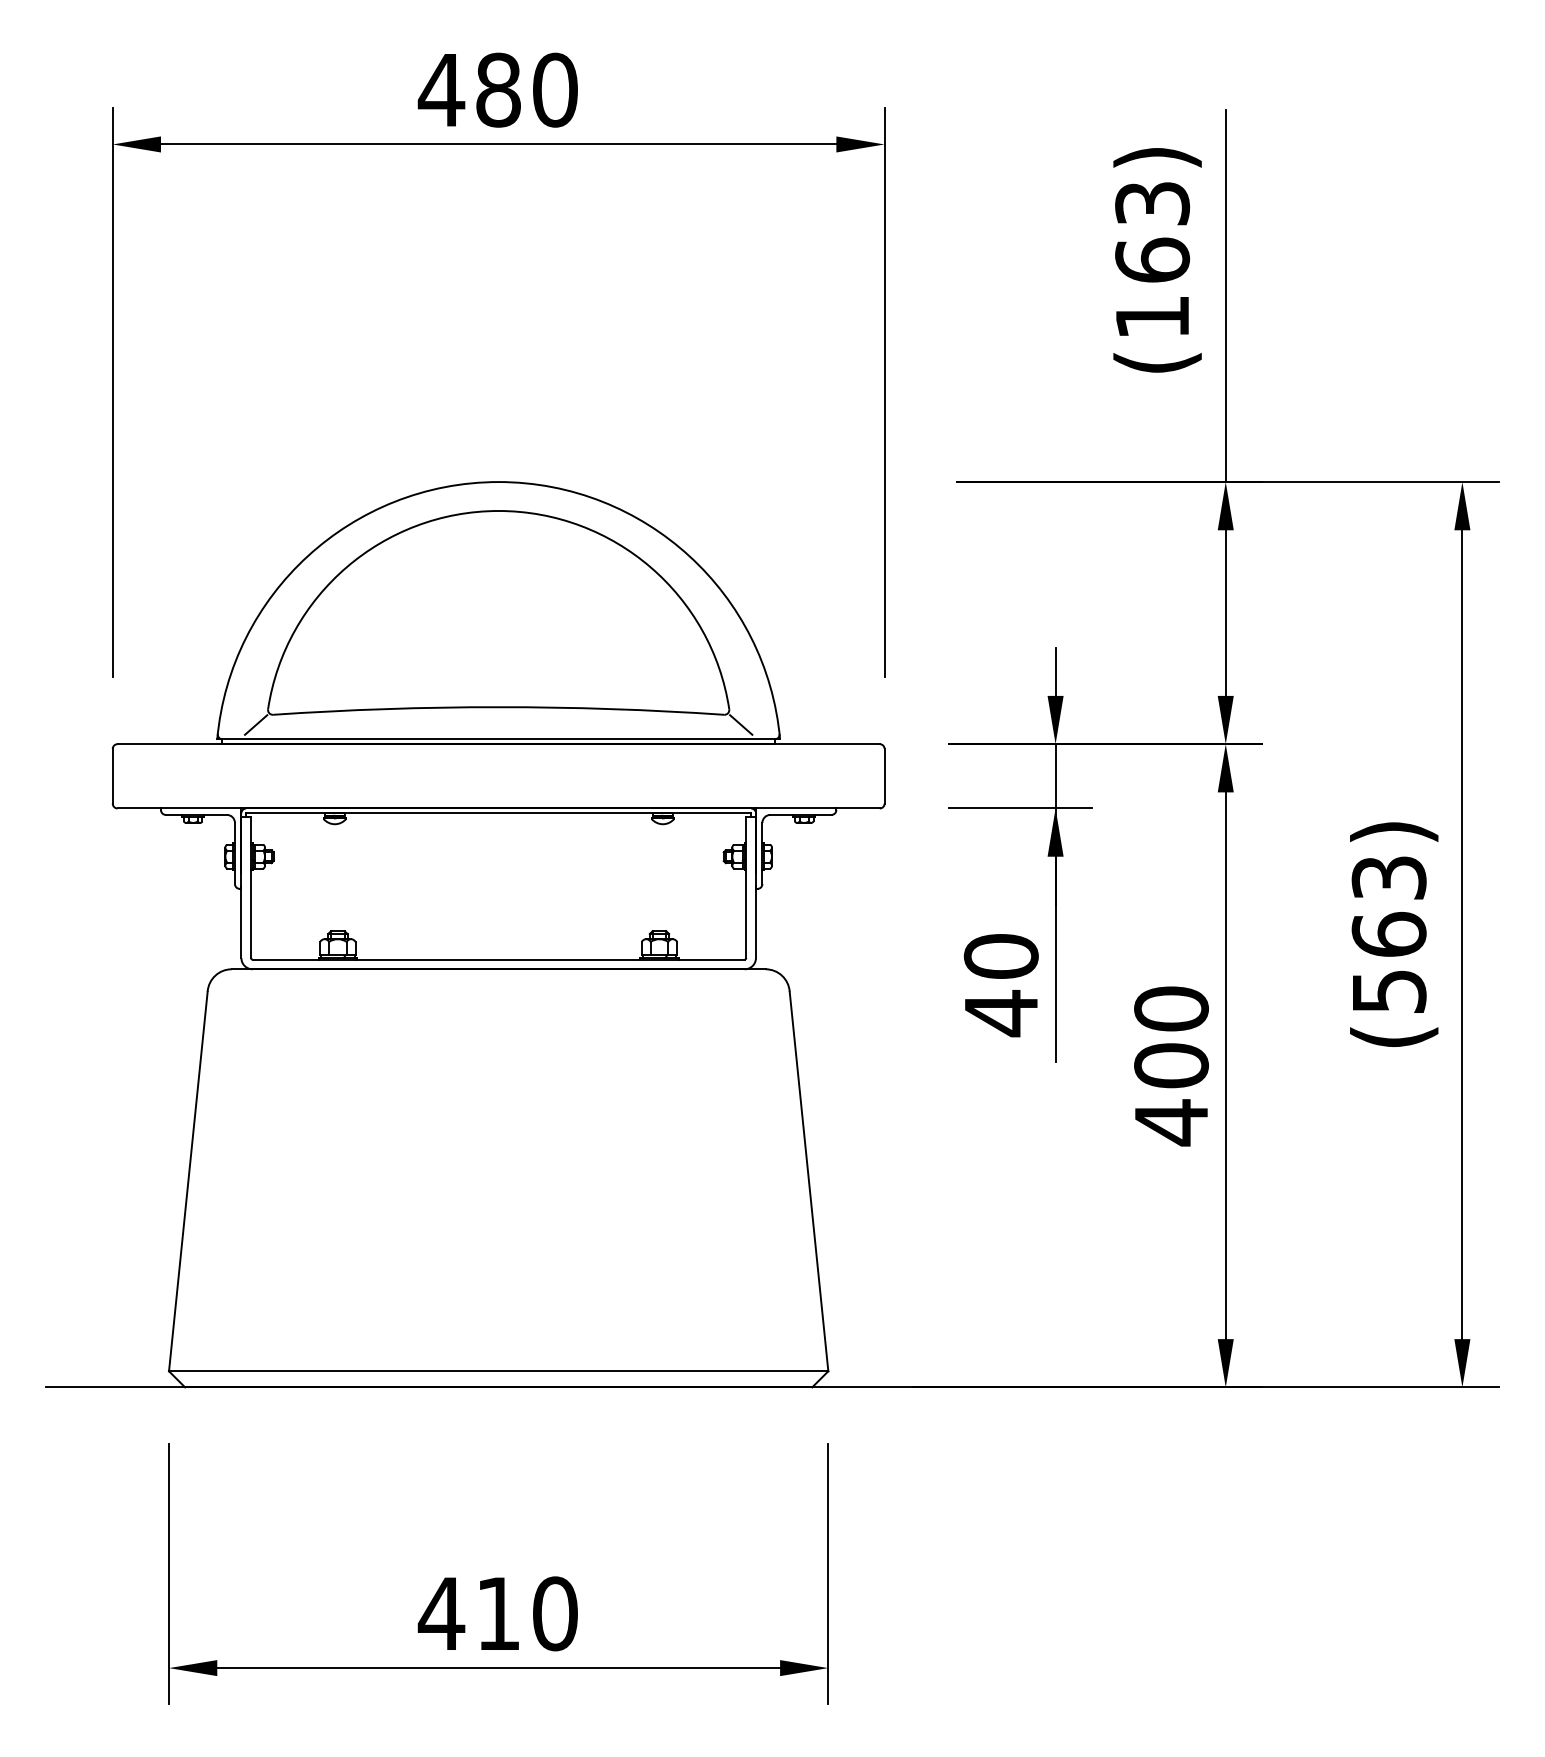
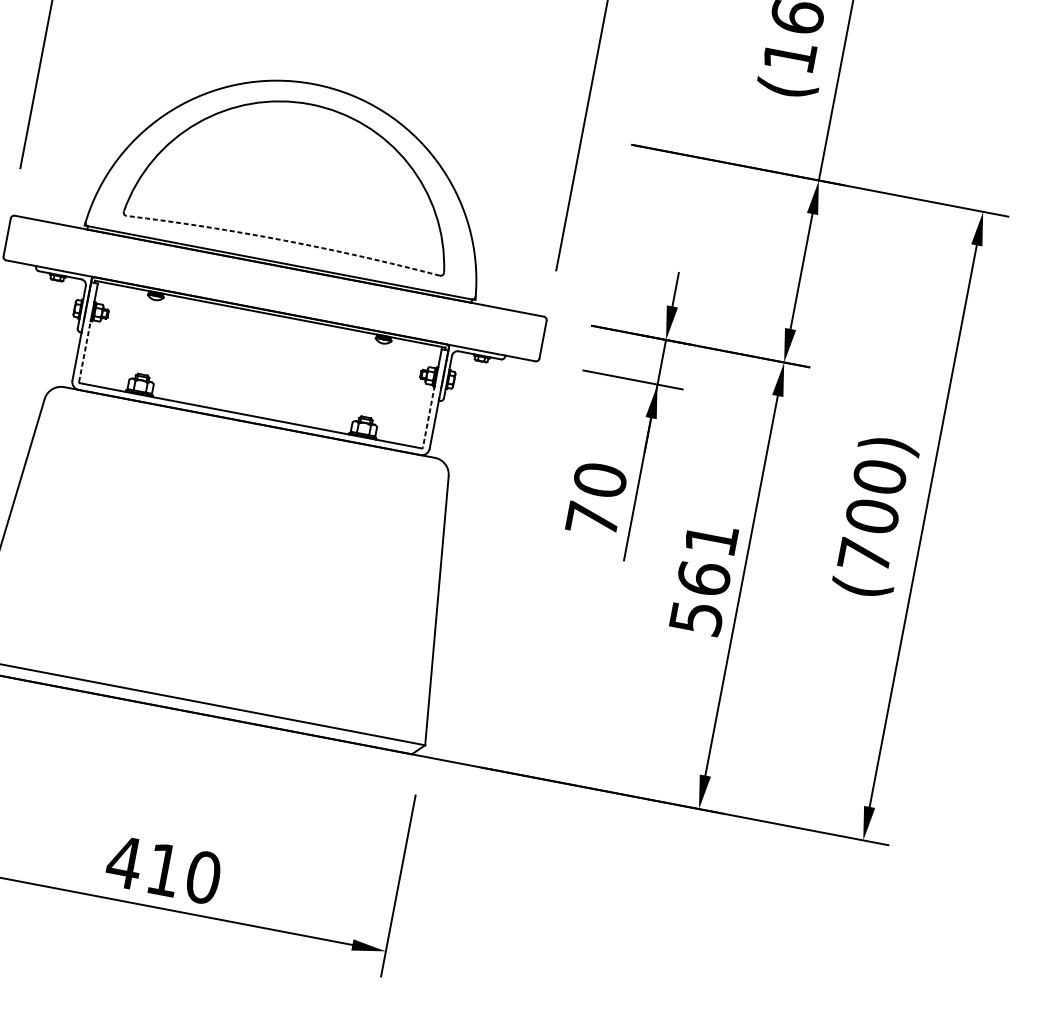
arc: (498, 707) -> (284, 240), solid -> dashed
line: (256, 724) -> (113, 220), removed
line: (741, 724) -> (450, 284), removed
line: (251, 913) -> (85, 351), solid -> dashed
line: (746, 913) -> (429, 416), solid -> dashed
text: (1388, 933) -> (872, 515), (563) -> (700)
text: (1001, 1013) -> (592, 519), 40 -> 70
text: (1171, 1066) -> (703, 579), 400 -> 561

